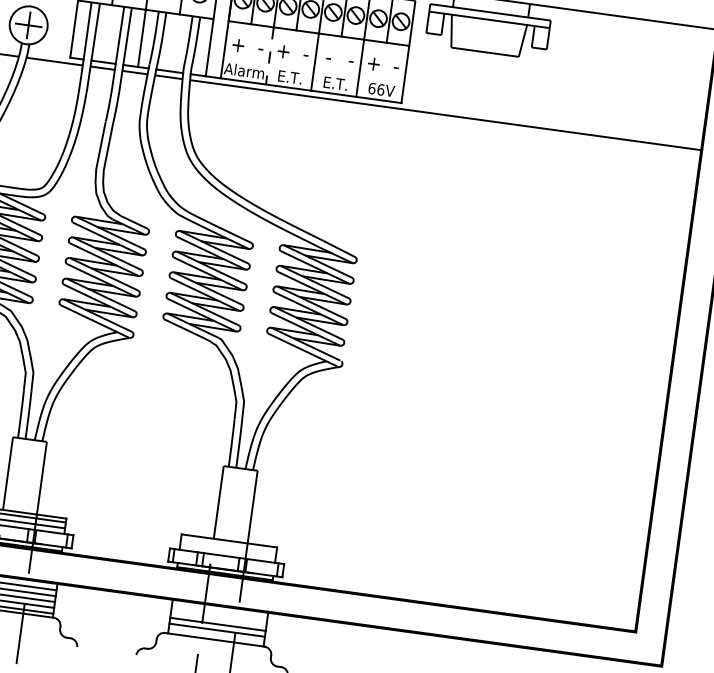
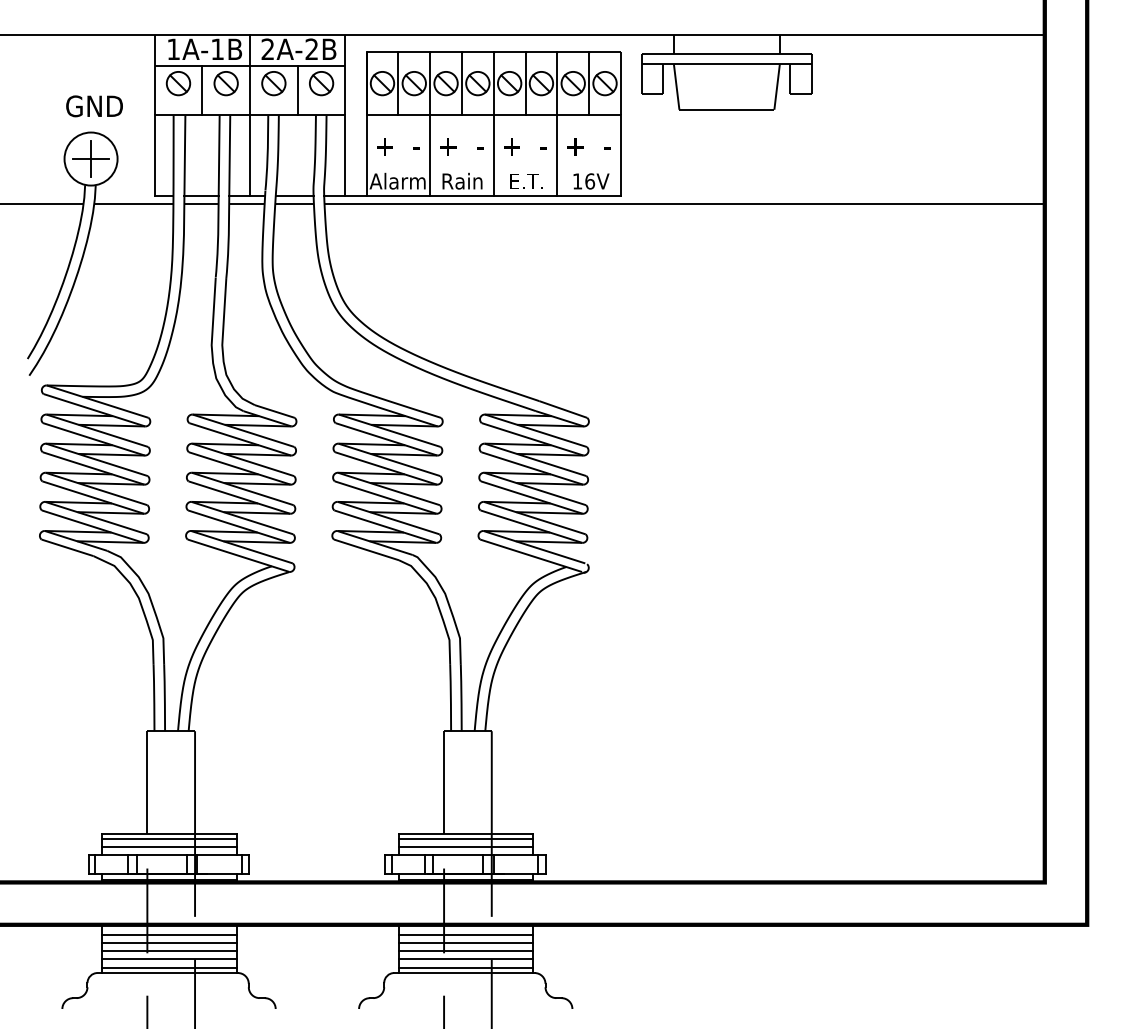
line: (270, 56) -> (430, 156), dashed -> solid
text: (328, 57) -> (511, 146), - -> +
text: (290, 76) -> (462, 180), E.T. -> Rain
text: (372, 88) -> (577, 181), 66V -> 16V
line: (228, 545) -> (465, 839), added
line: (227, 550) -> (465, 847), added
line: (219, 612) -> (465, 934), added
line: (218, 618) -> (465, 942), added
line: (215, 636) -> (465, 967), added

